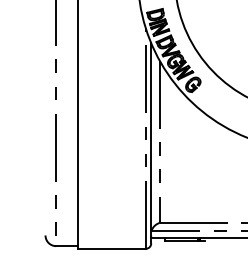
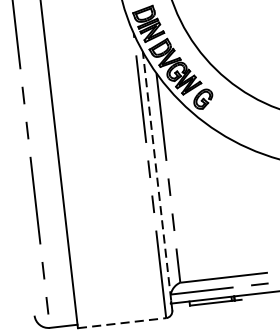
line: (151, 138) -> (157, 174), solid -> dashed
line: (112, 248) -> (123, 322), solid -> dashed

